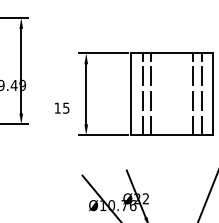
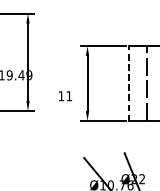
line: (131, 94) -> (128, 83), solid -> dashed
line: (142, 94) -> (139, 83), removed
text: (66, 107) -> (69, 95), 15 -> 11

